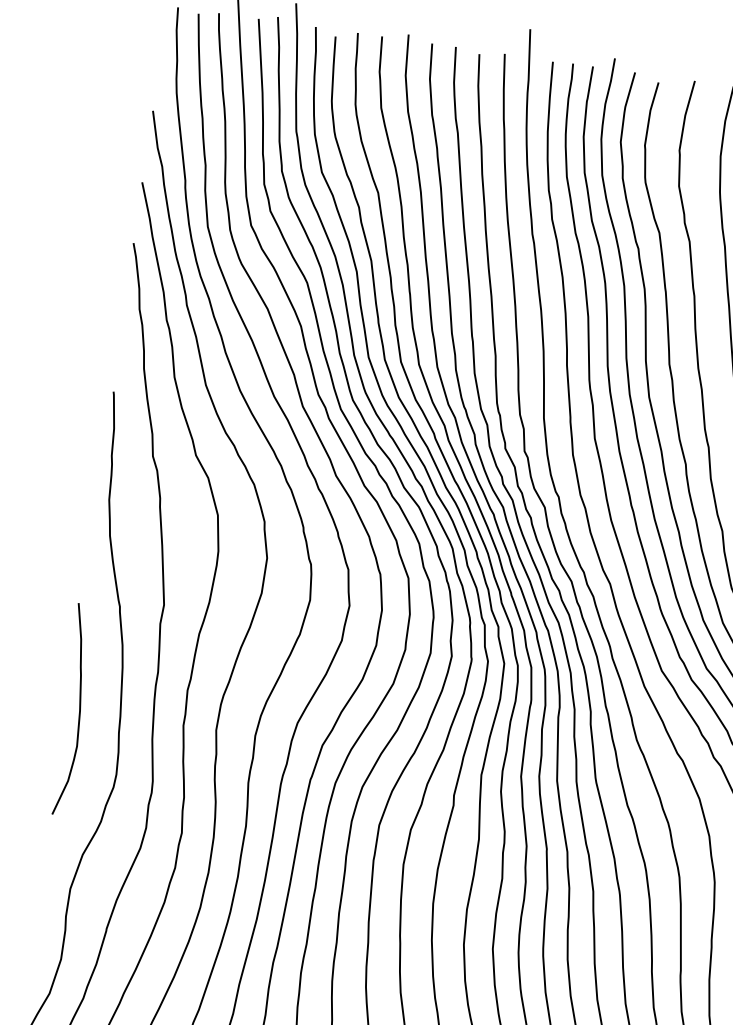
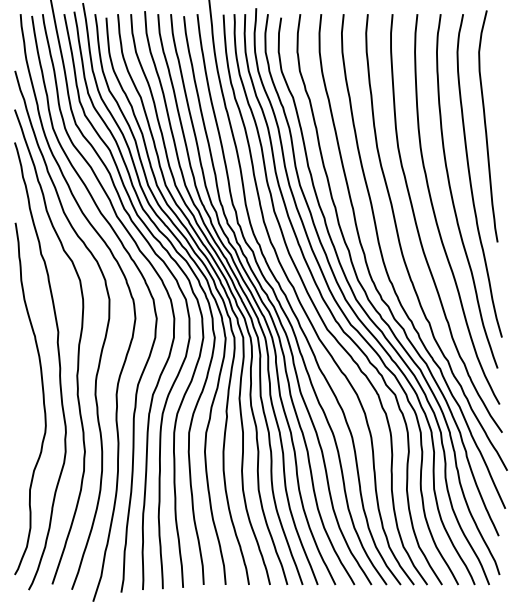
curve: (77, 710) -> (20, 394), removed

